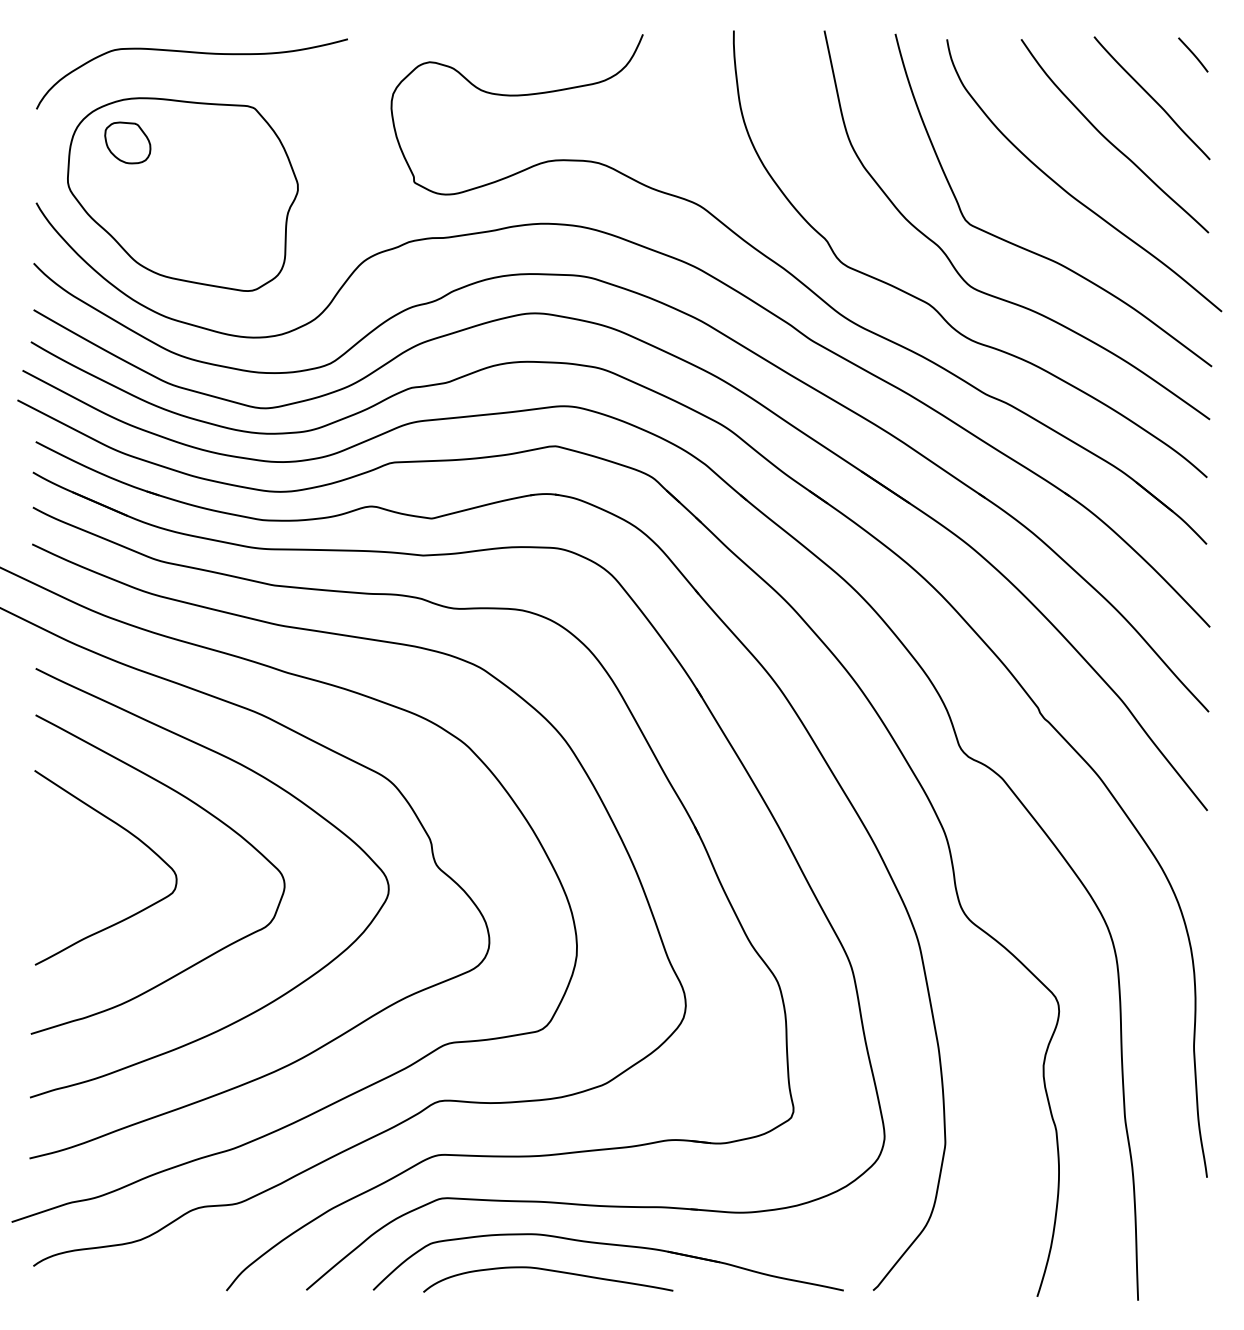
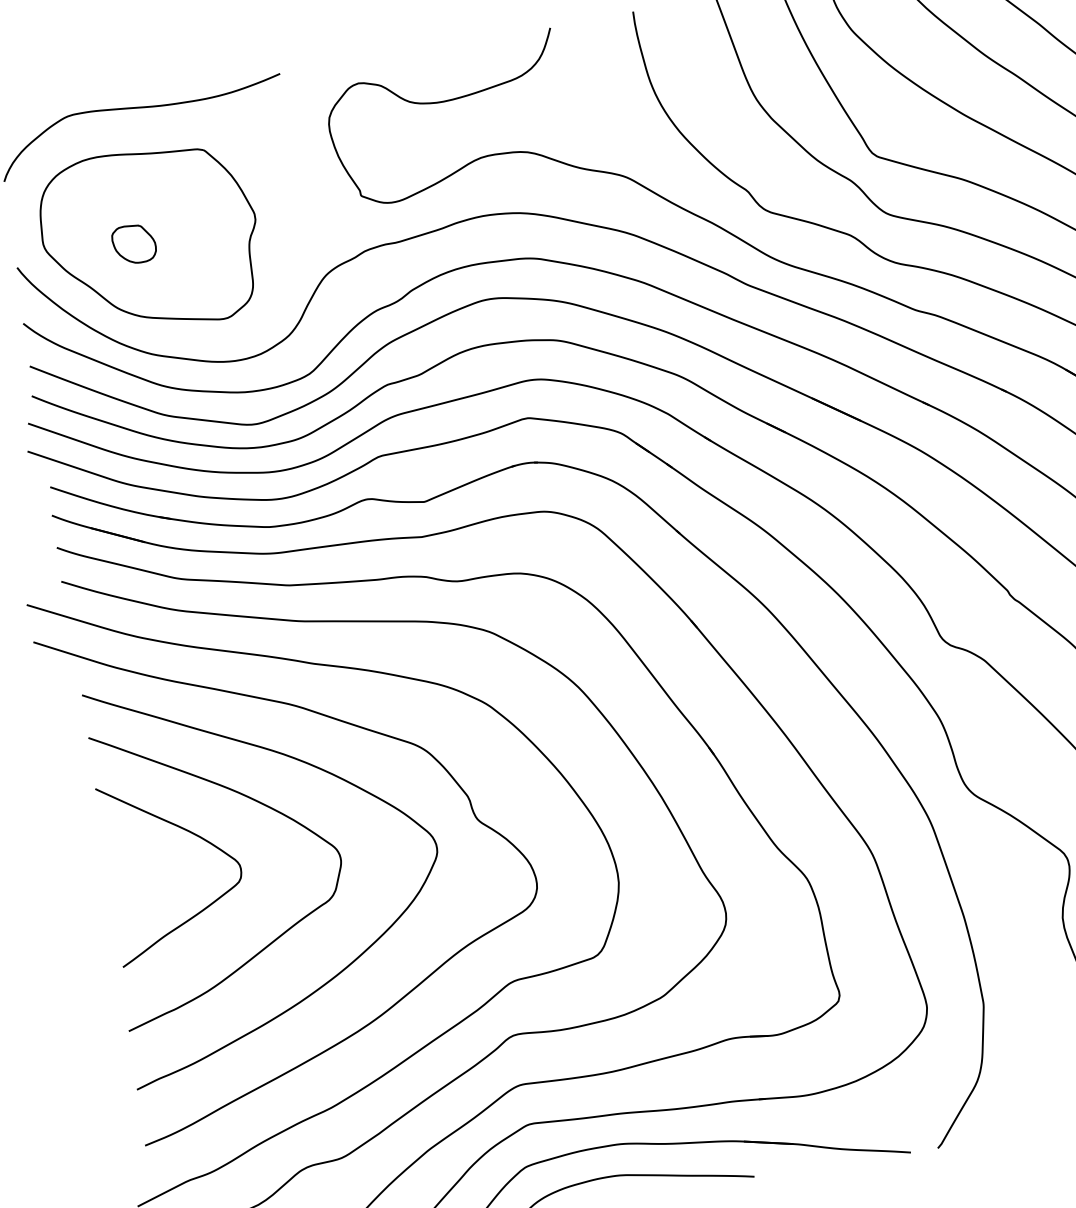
part: (127, 142) -> (133, 243), moved

